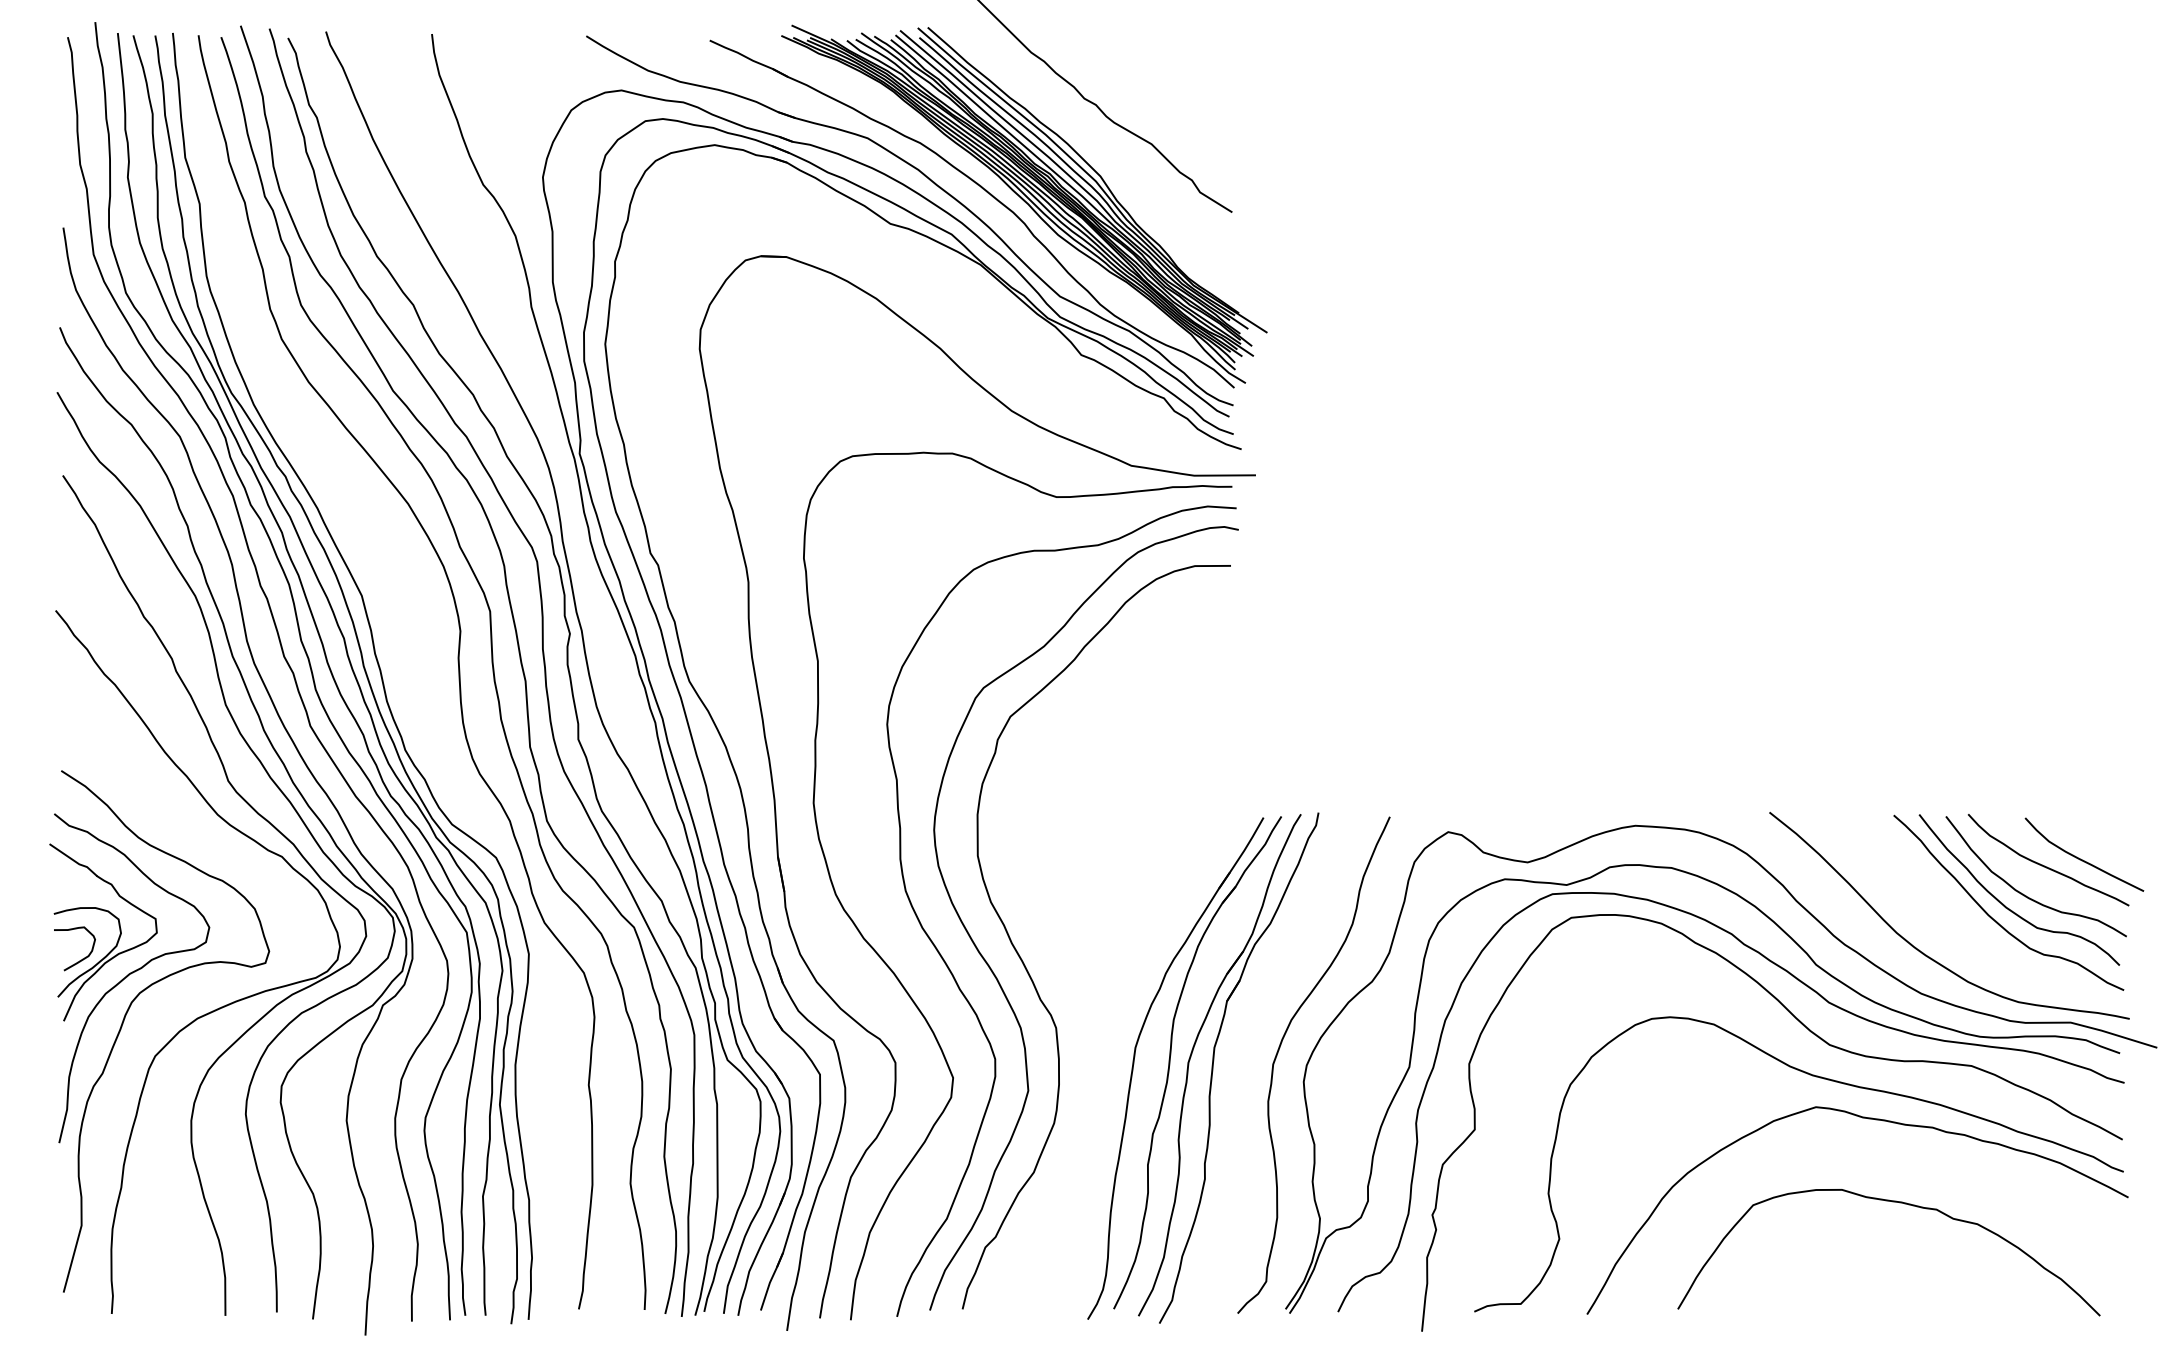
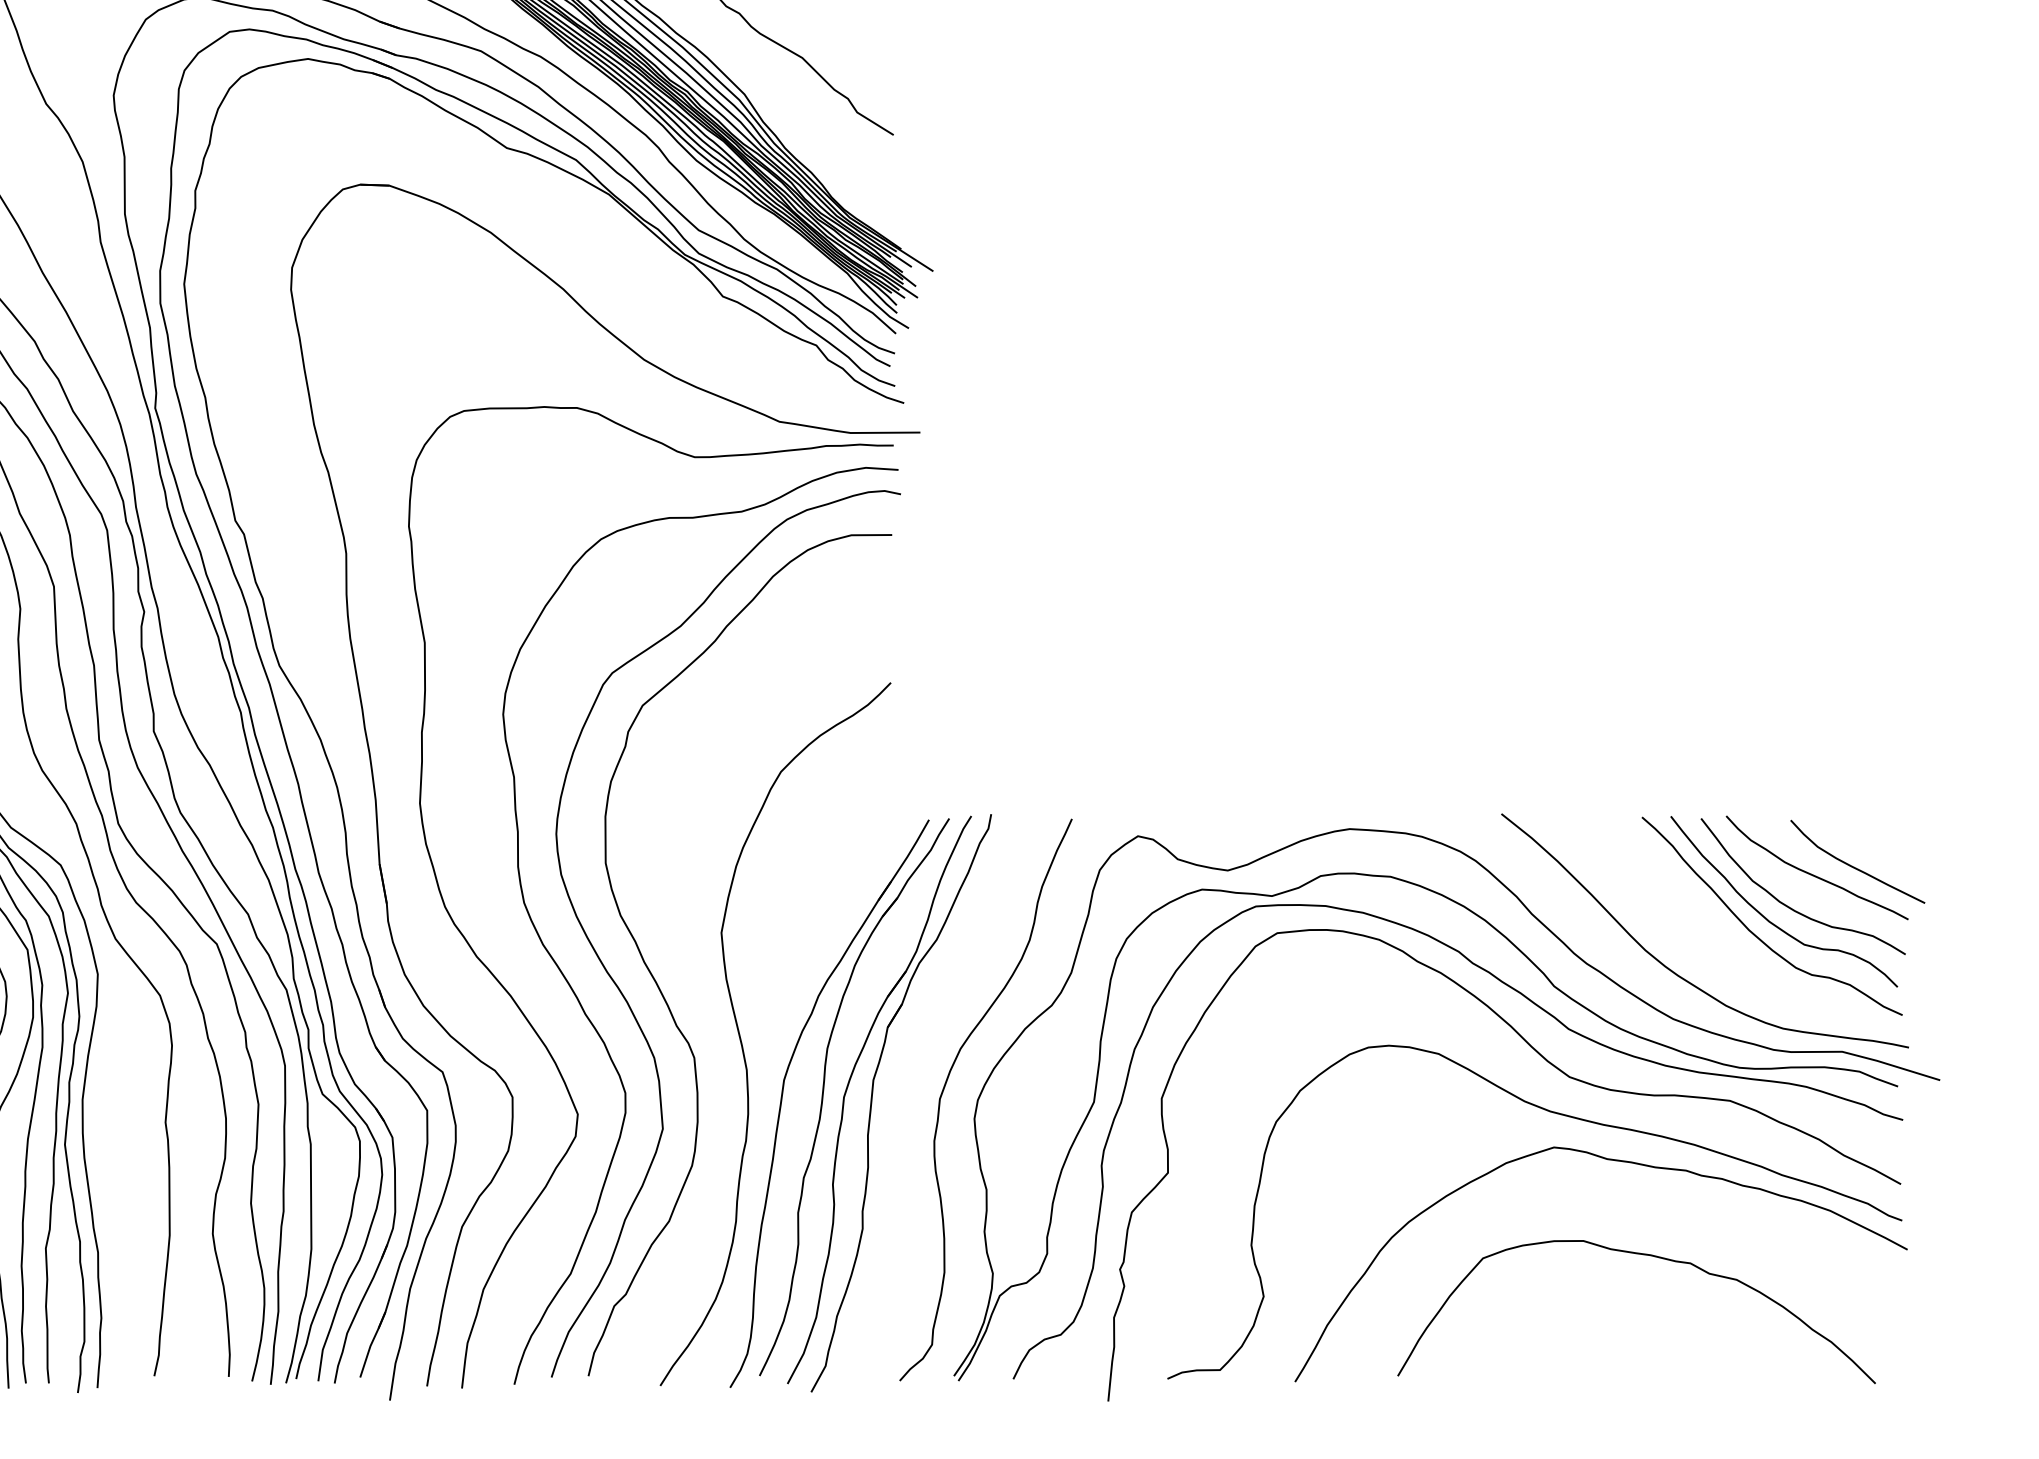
curve: (1098, 1013) -> (742, 1041), added

